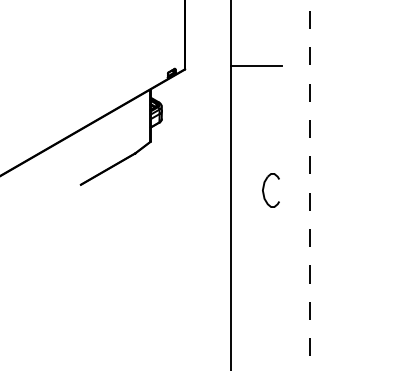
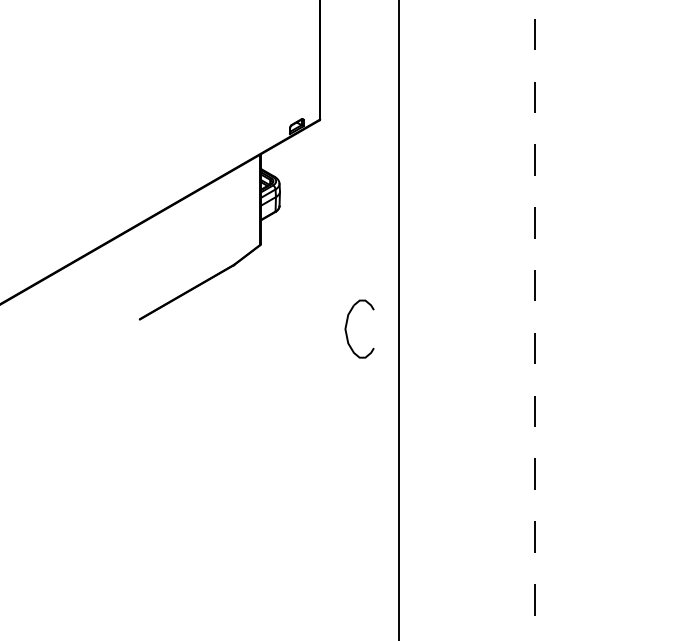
line: (256, 65) -> (443, 113), removed
part: (264, 188) -> (348, 325), moved

